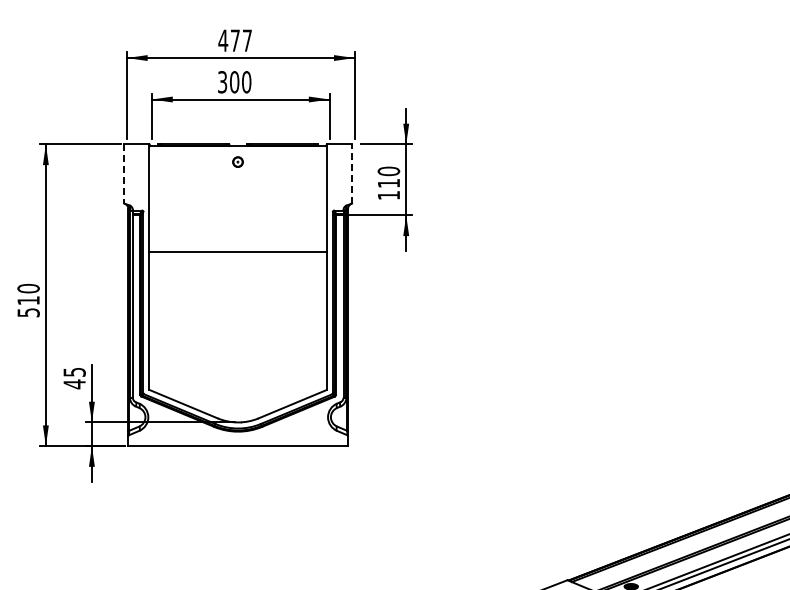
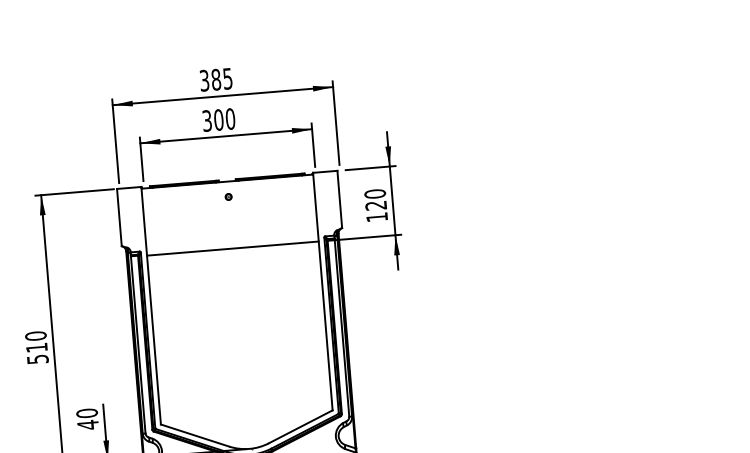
text: (234, 40) -> (215, 79), 477 -> 385
part: (238, 161) -> (228, 196), size x0.62
line: (124, 174) -> (119, 218), dashed -> solid
line: (352, 174) -> (340, 199), dashed -> solid
text: (388, 183) -> (375, 205), 110 -> 120
line: (237, 252) -> (232, 248), moved
text: (74, 371) -> (86, 412), 45 -> 40

